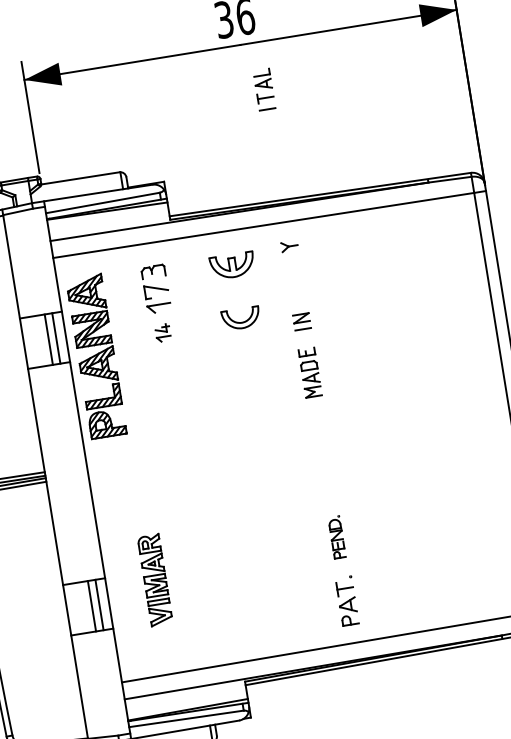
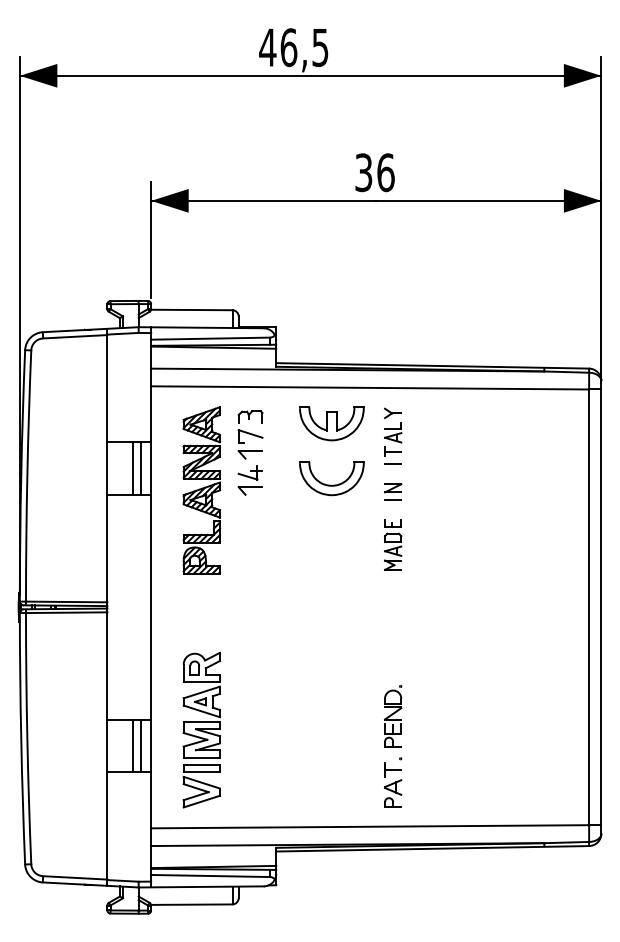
part: (264, 89) -> (393, 443), moved
part: (232, 265) -> (331, 423), size x1.43
part: (240, 318) -> (331, 478), size x1.67
part: (162, 333) -> (249, 480), size x1.67
part: (96, 356) -> (201, 490), moved
part: (337, 537) -> (393, 716), size x1.43
part: (154, 579) -> (201, 729), size x1.67

